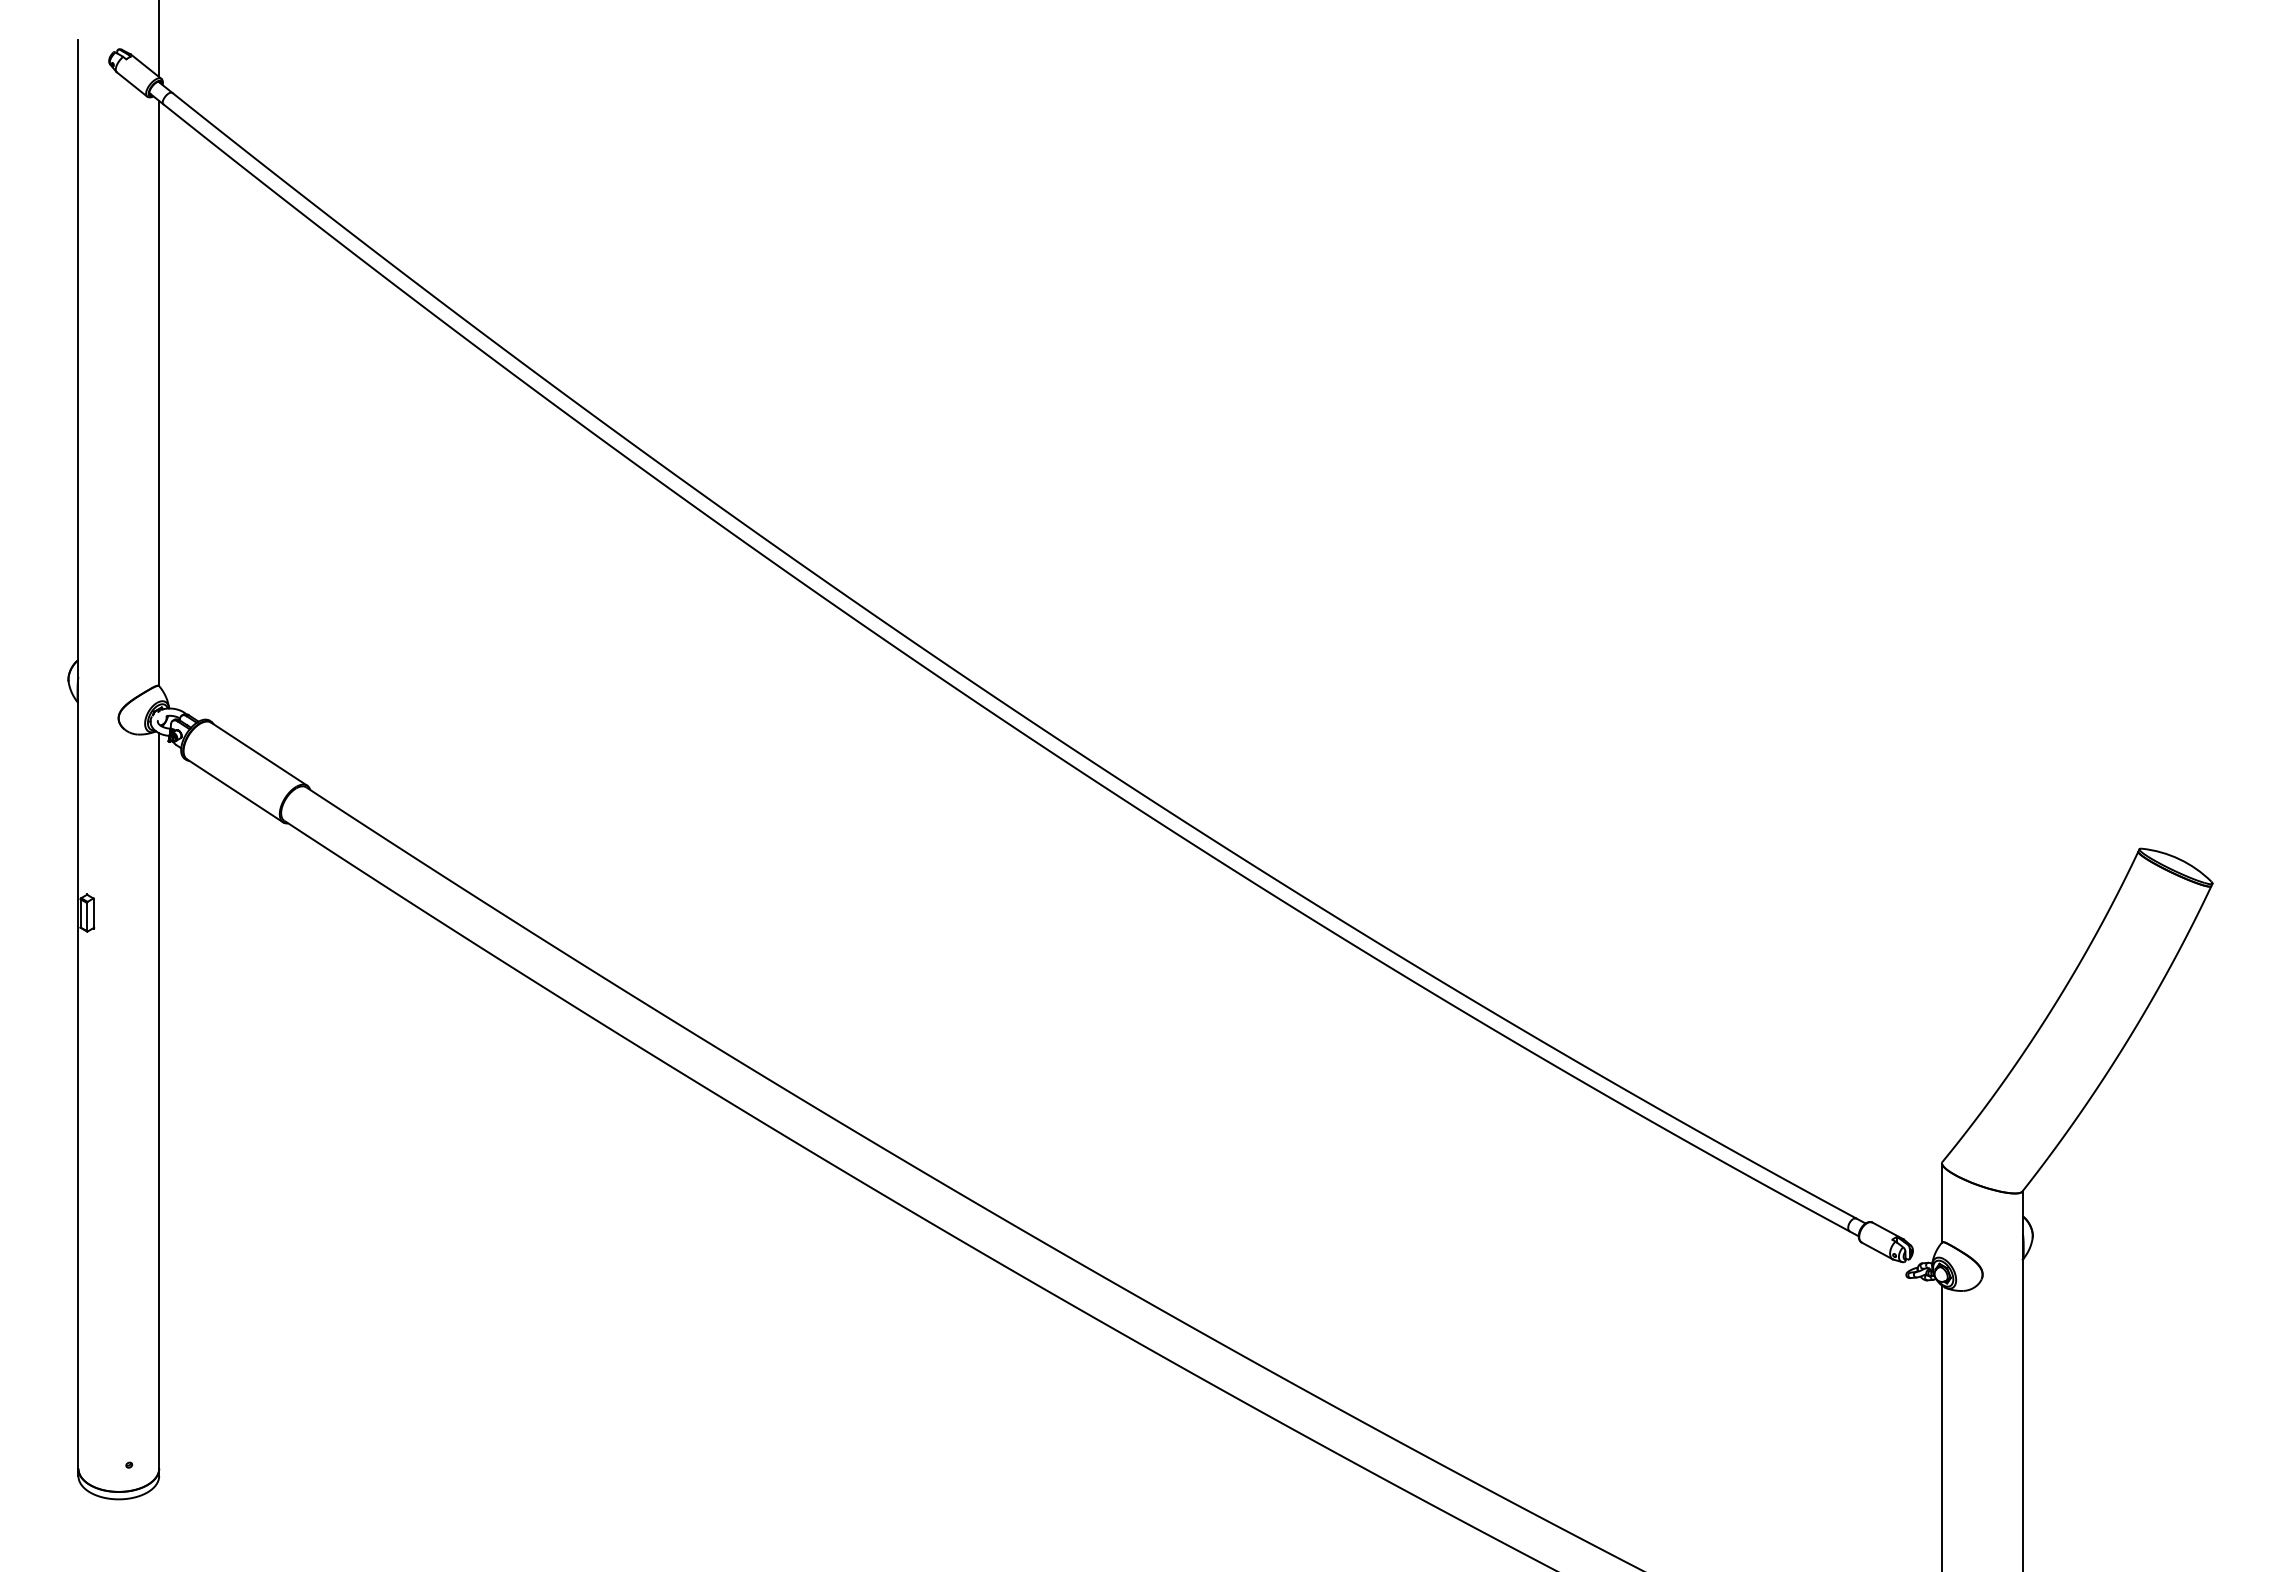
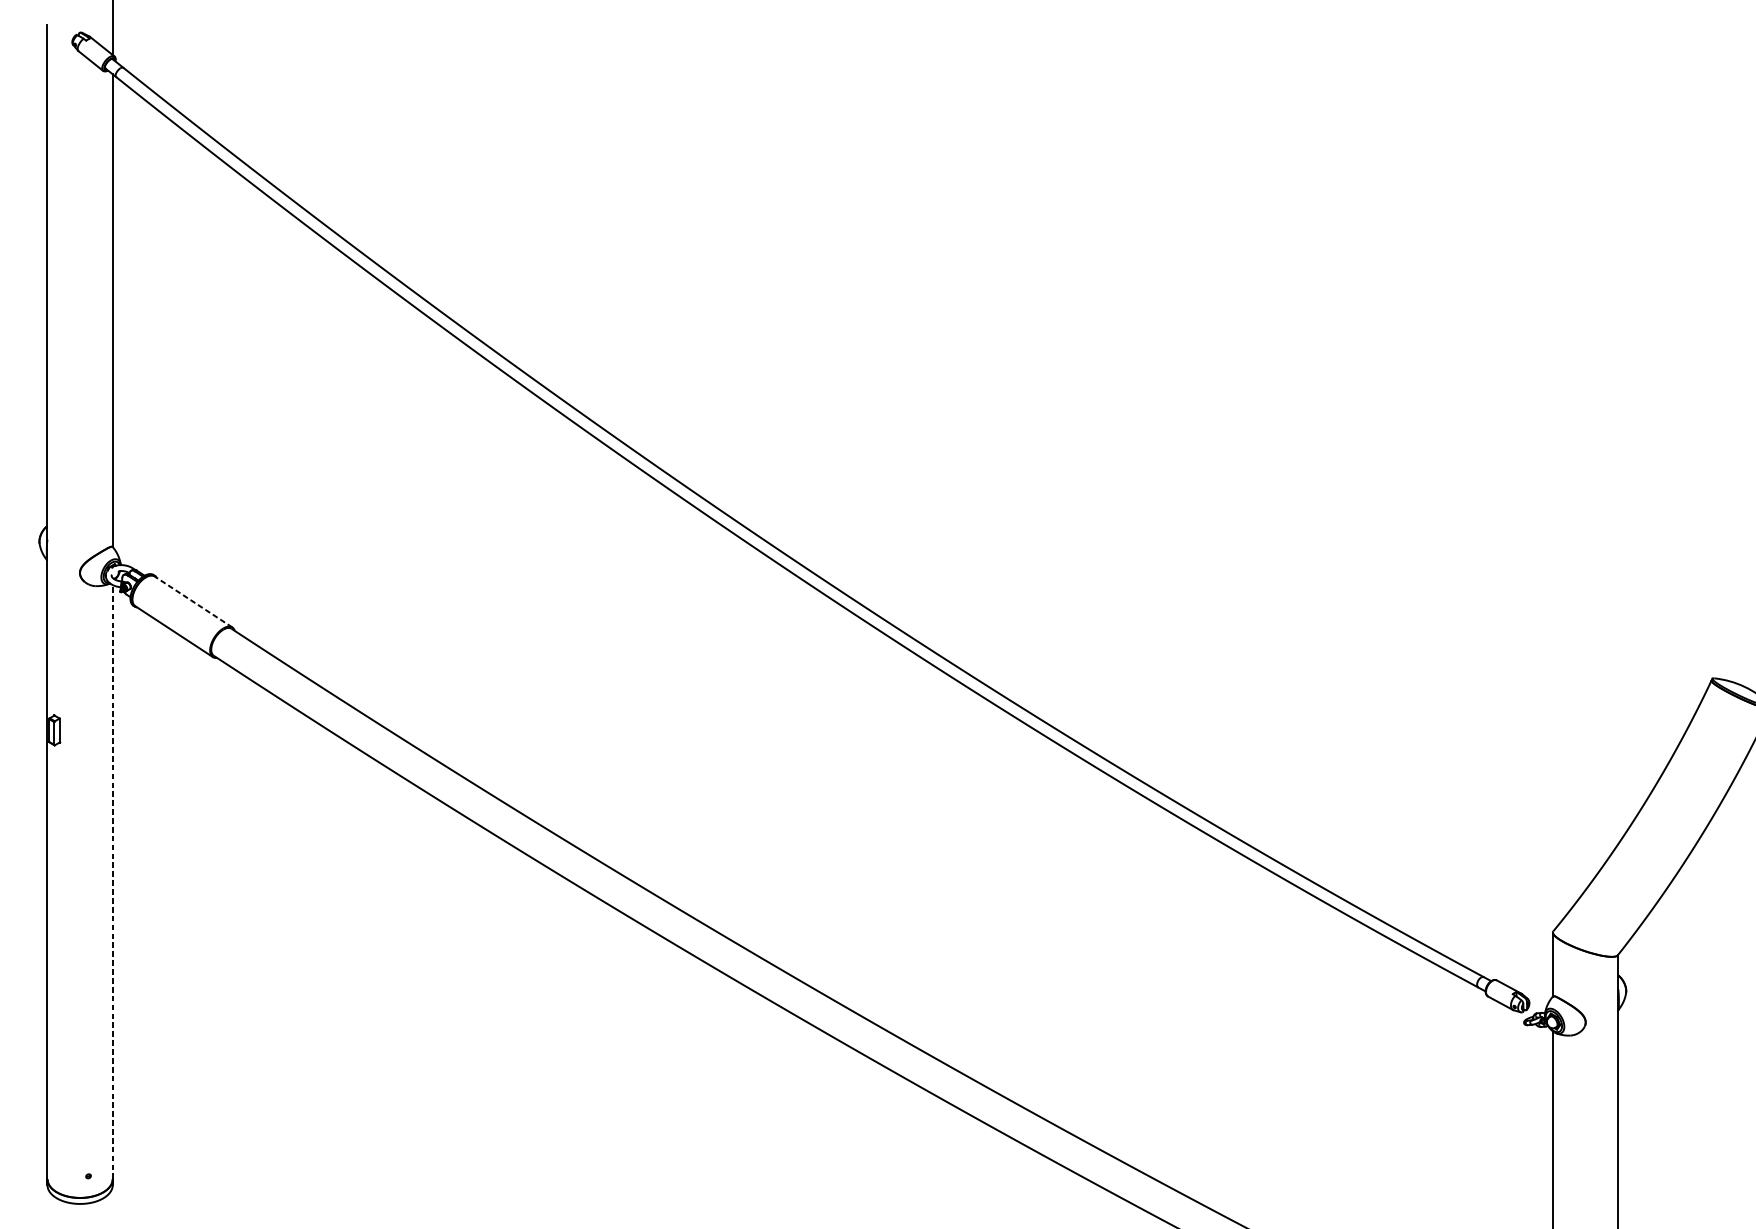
line: (258, 753) -> (192, 601), solid -> dashed
line: (159, 1100) -> (112, 881), solid -> dashed

